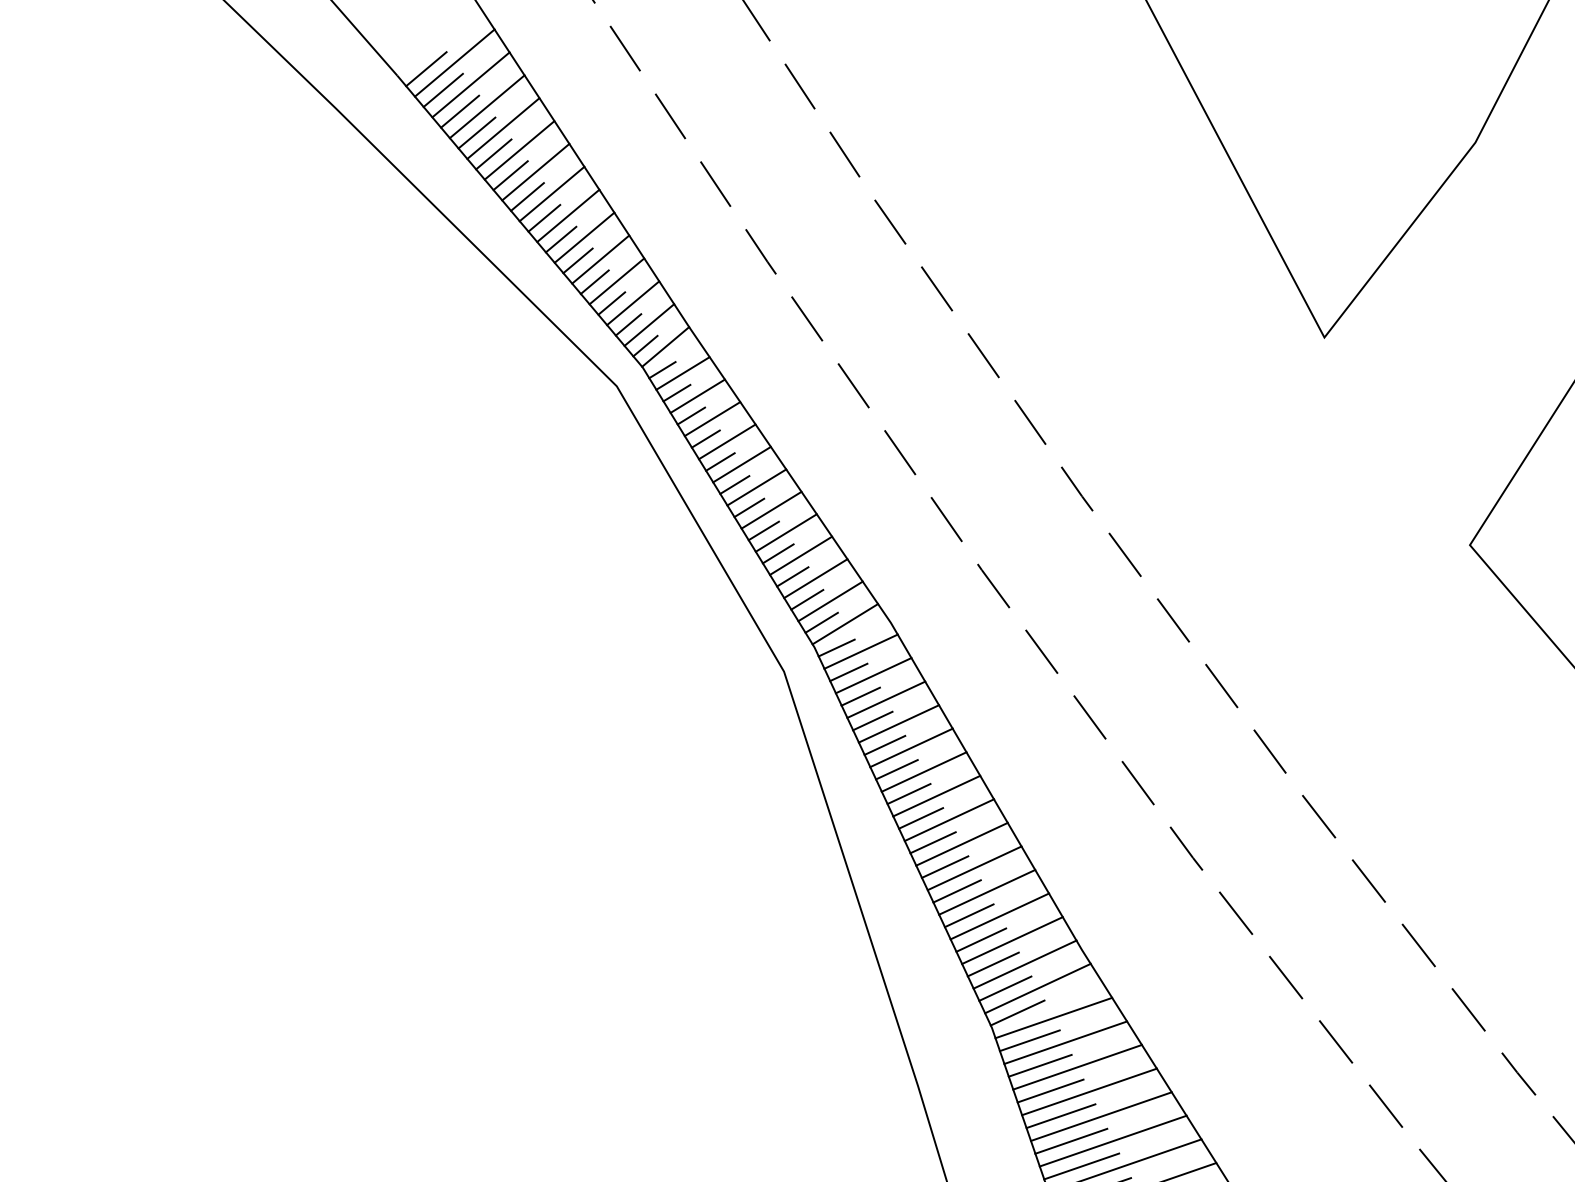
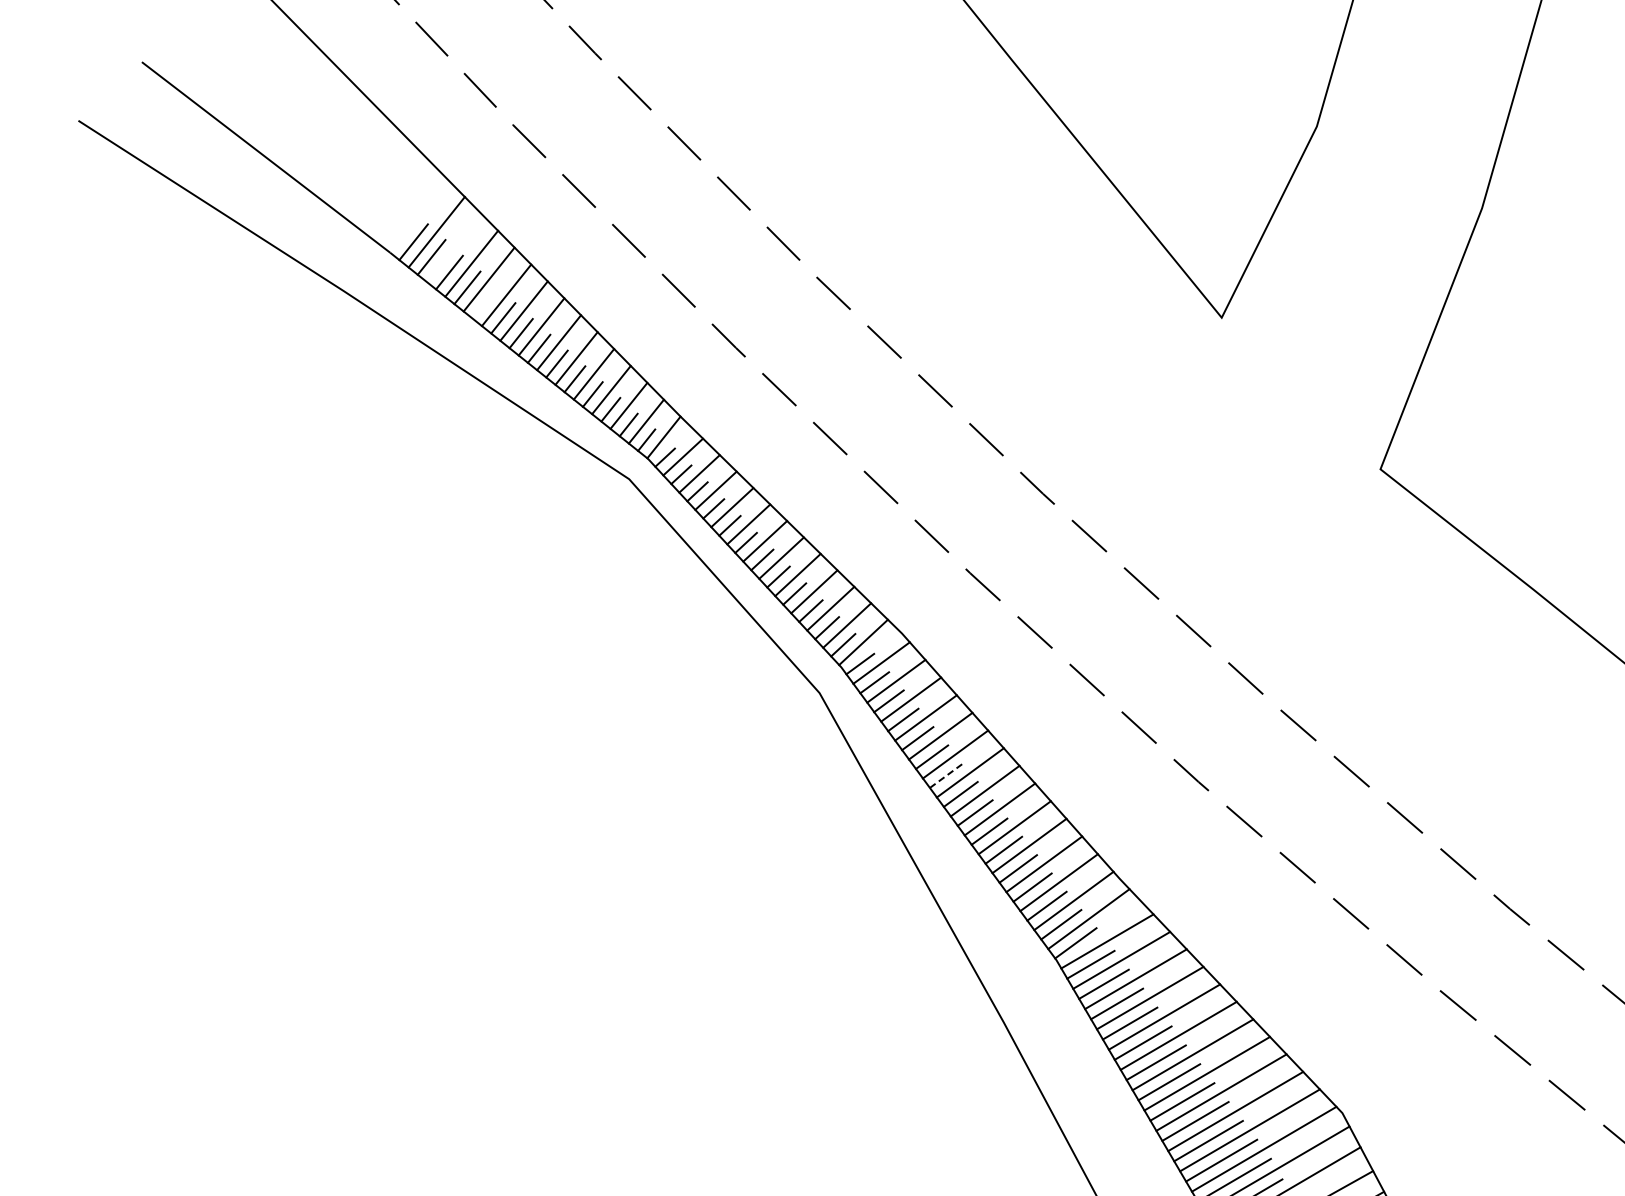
line: (471, 84) -> (454, 247), removed
line: (492, 153) -> (484, 302), removed
line: (909, 793) -> (946, 775), solid -> dashed

